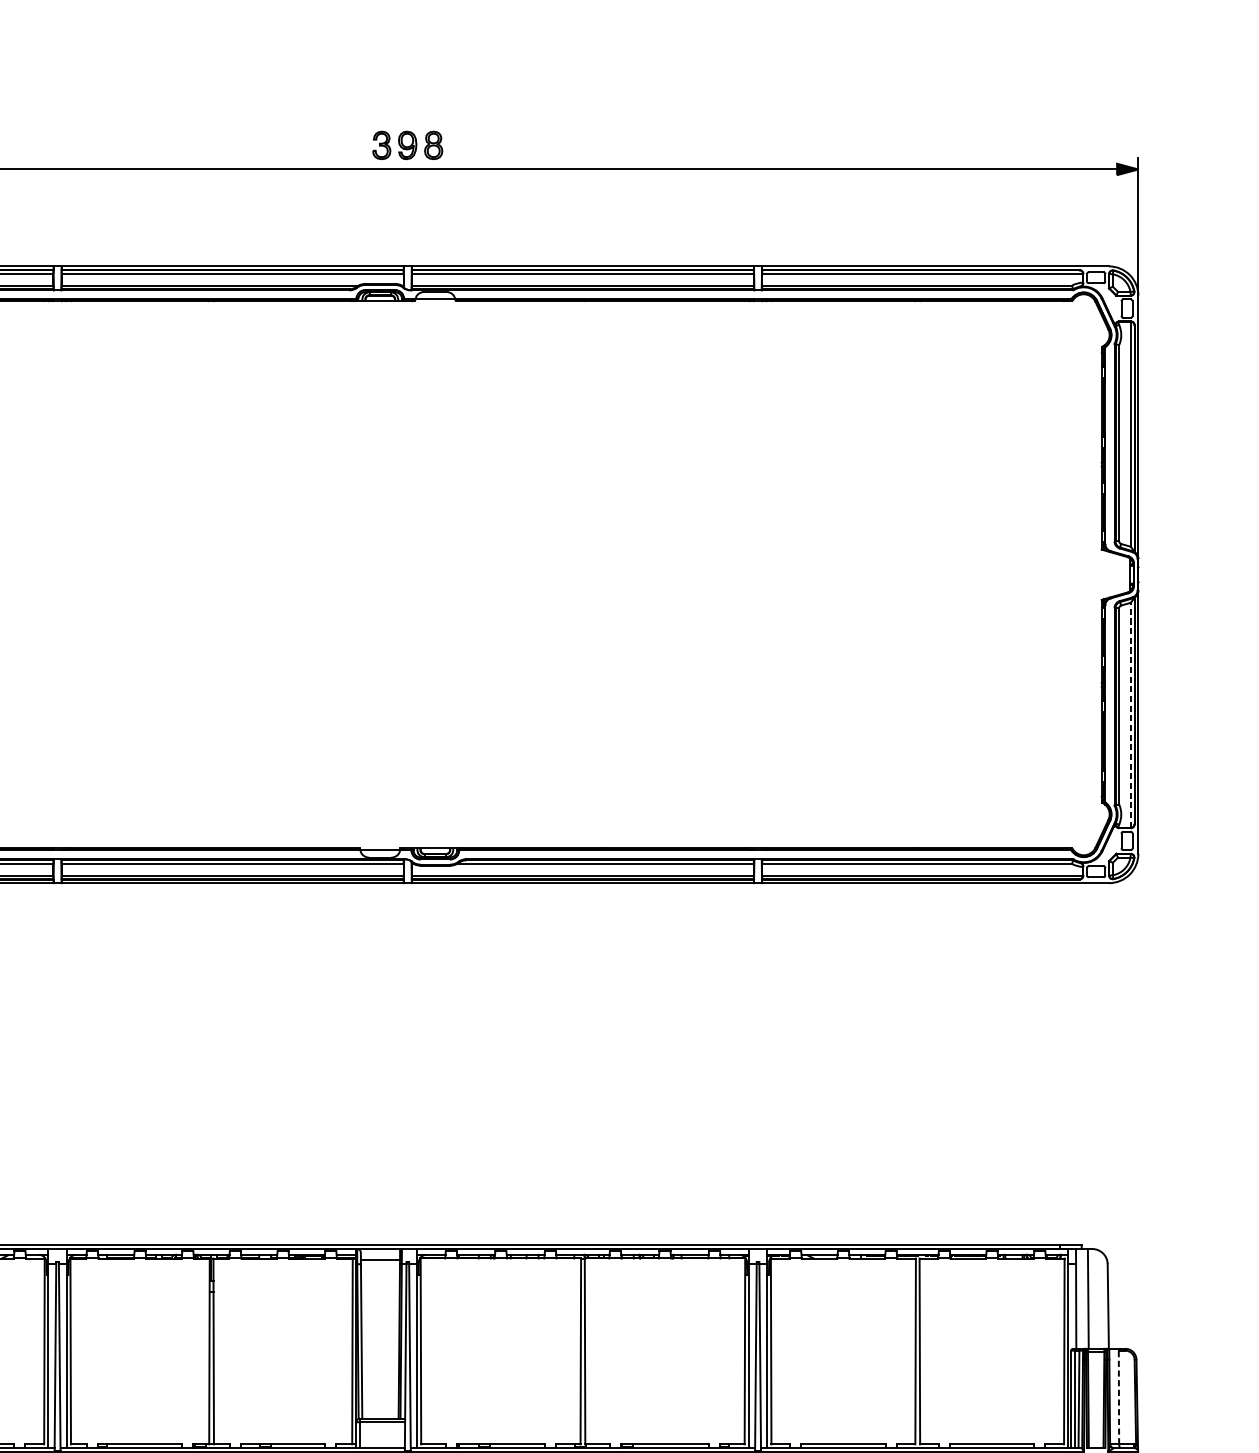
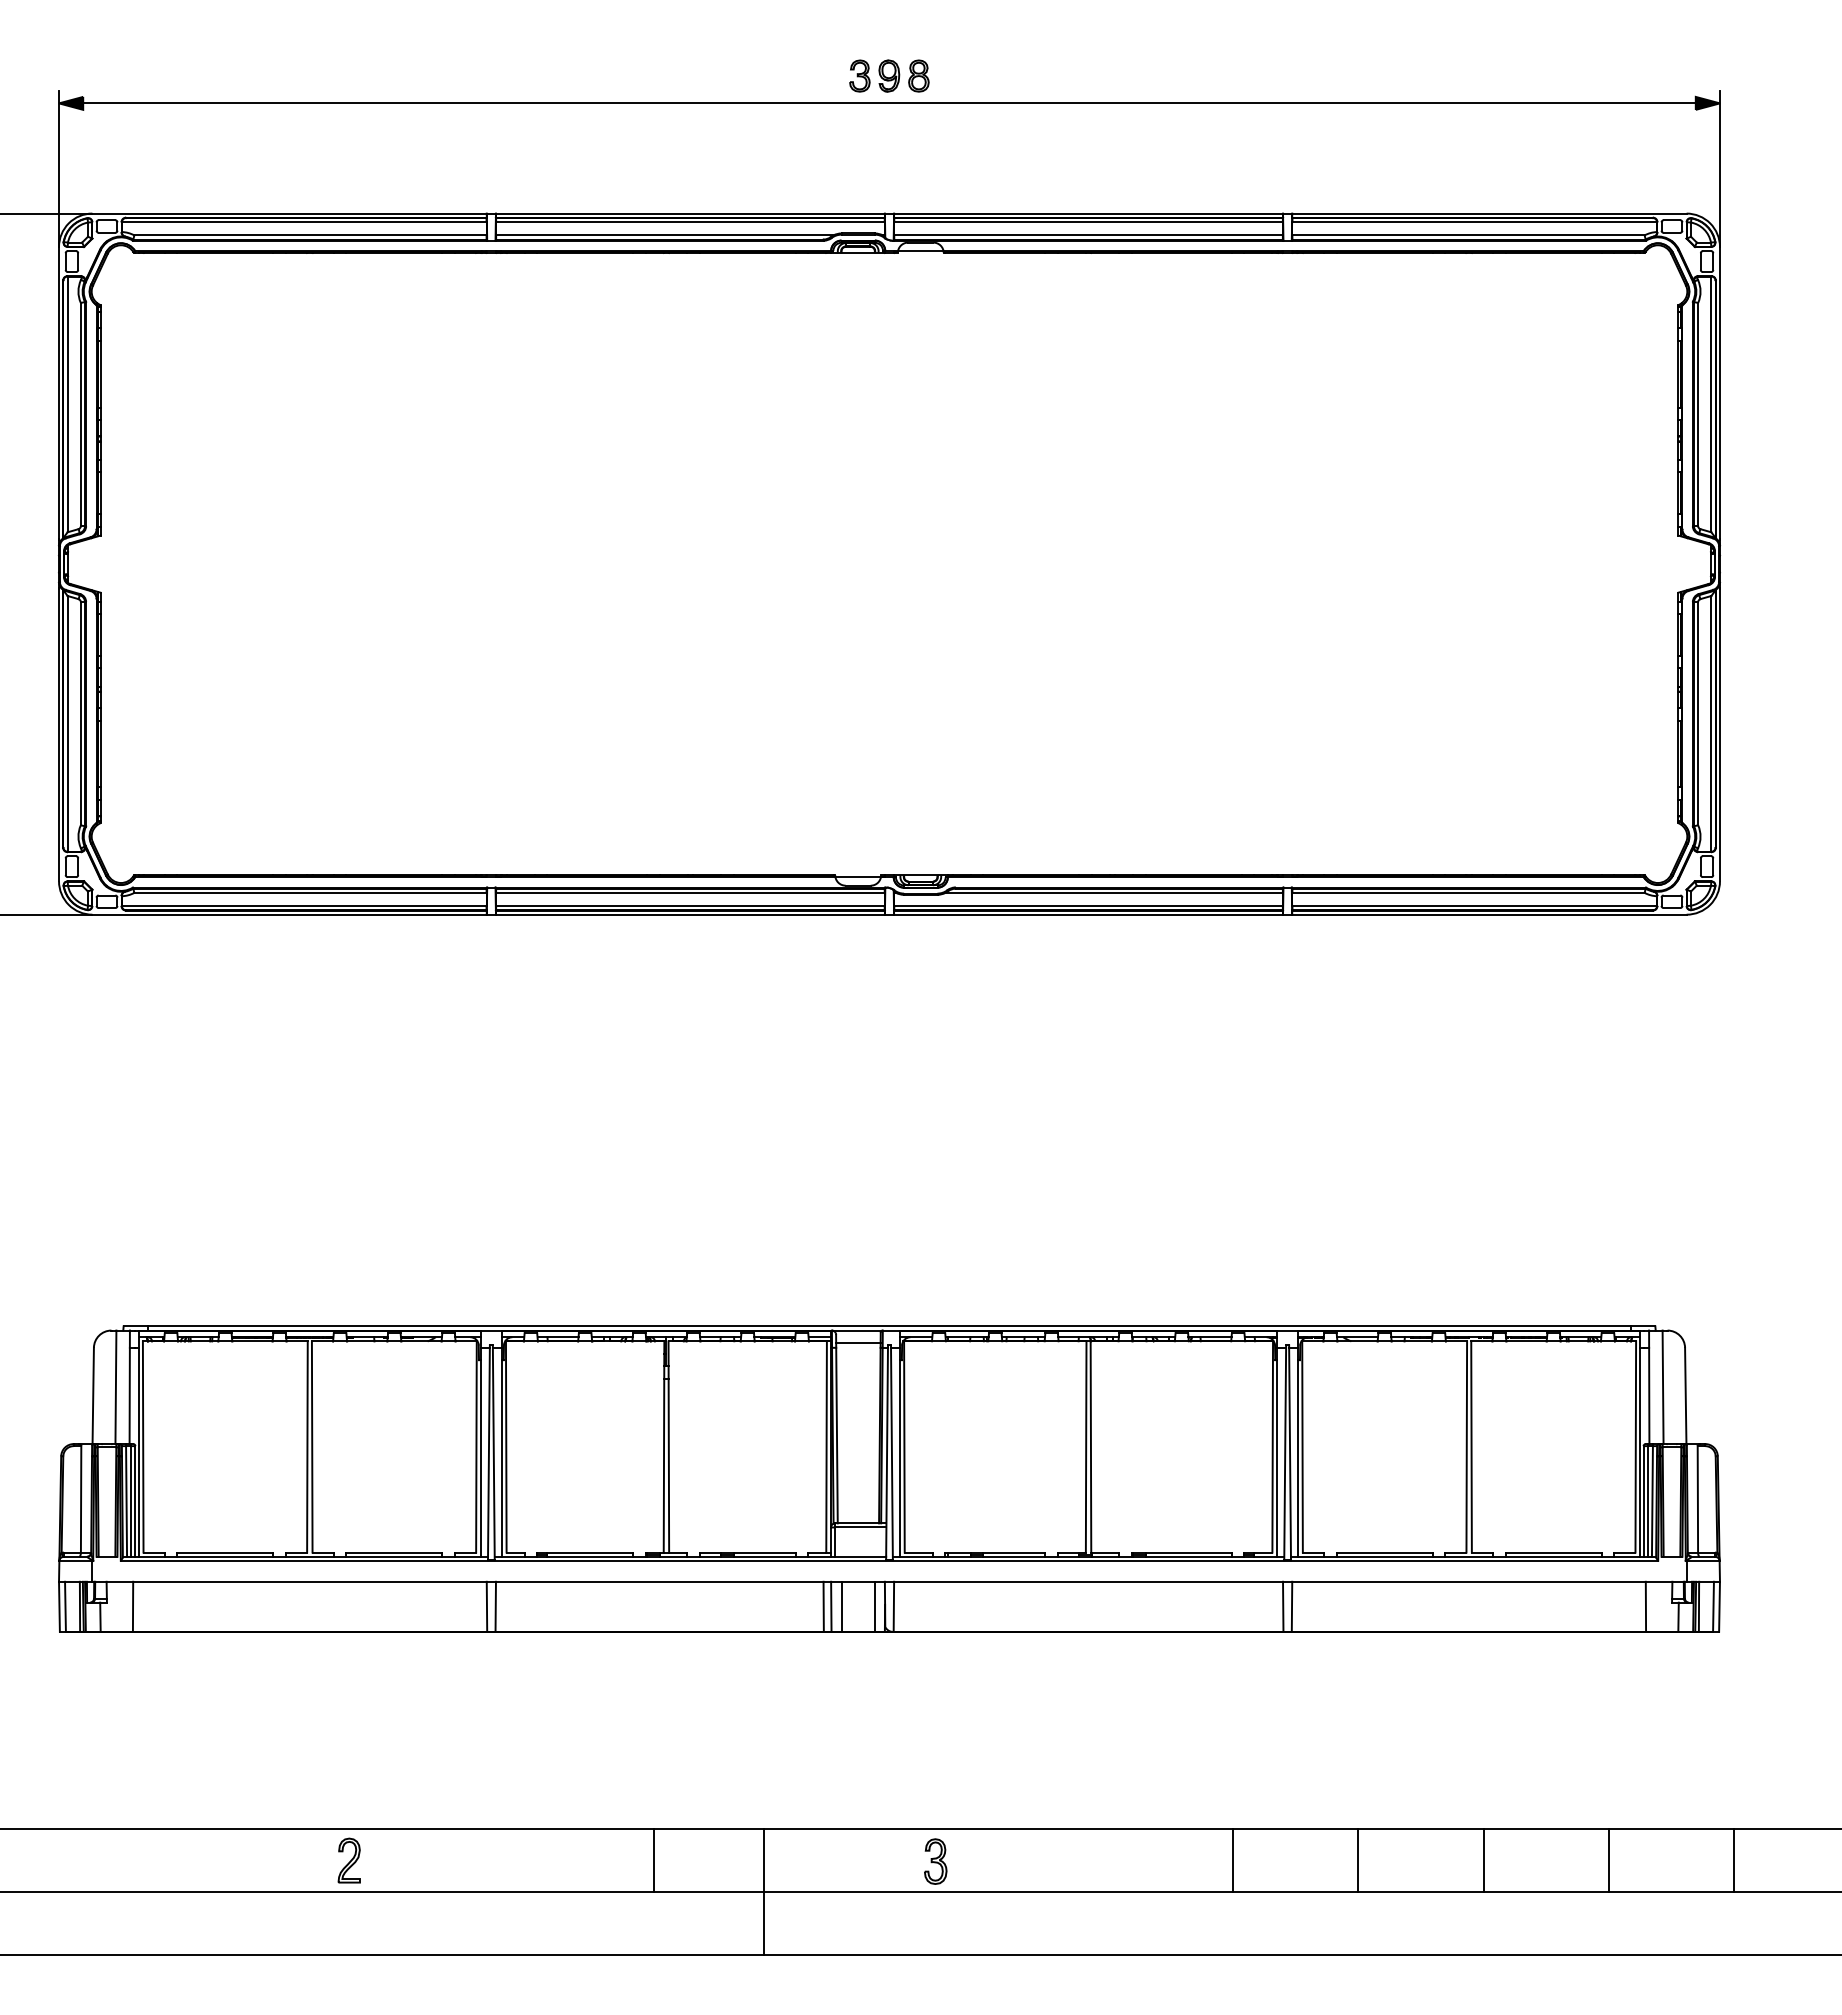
line: (1130, 714) -> (1711, 723), dashed -> solid
line: (1118, 1396) -> (1697, 1498), dashed -> solid

